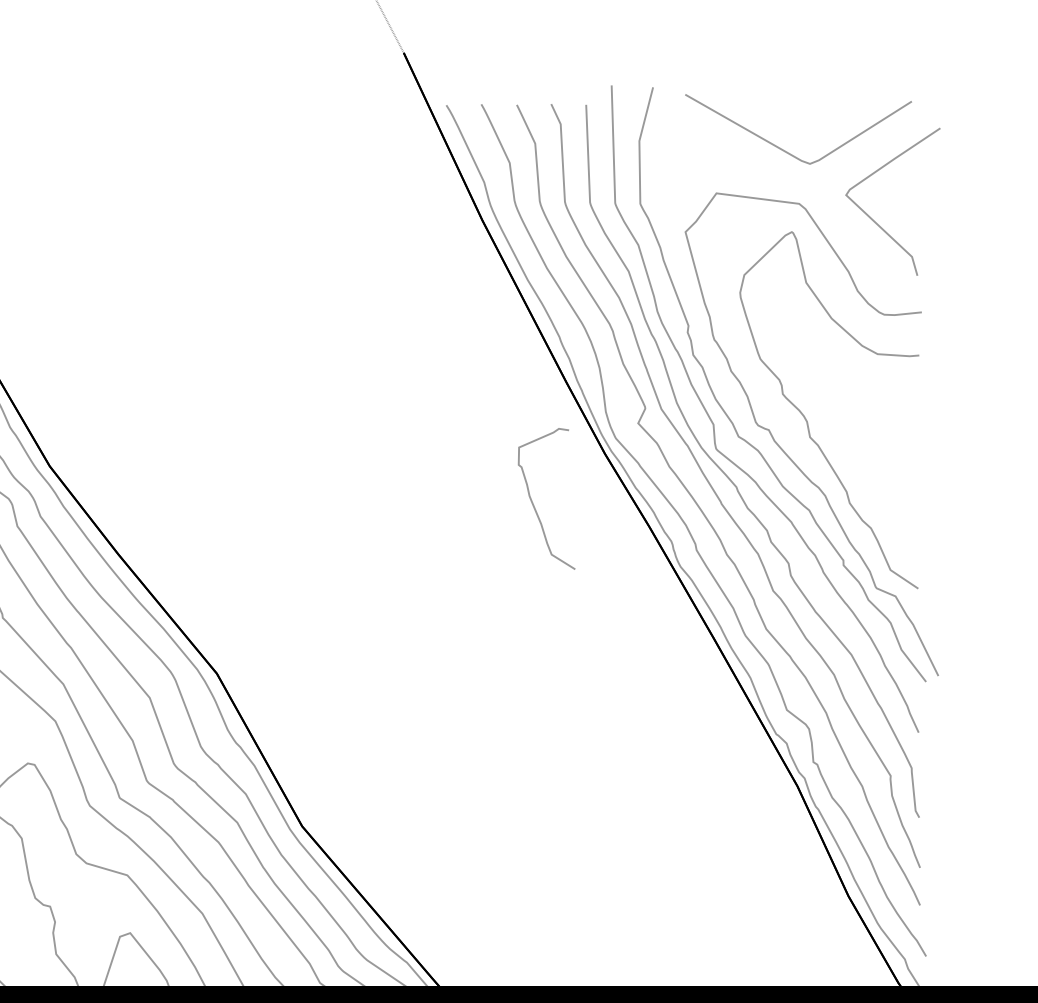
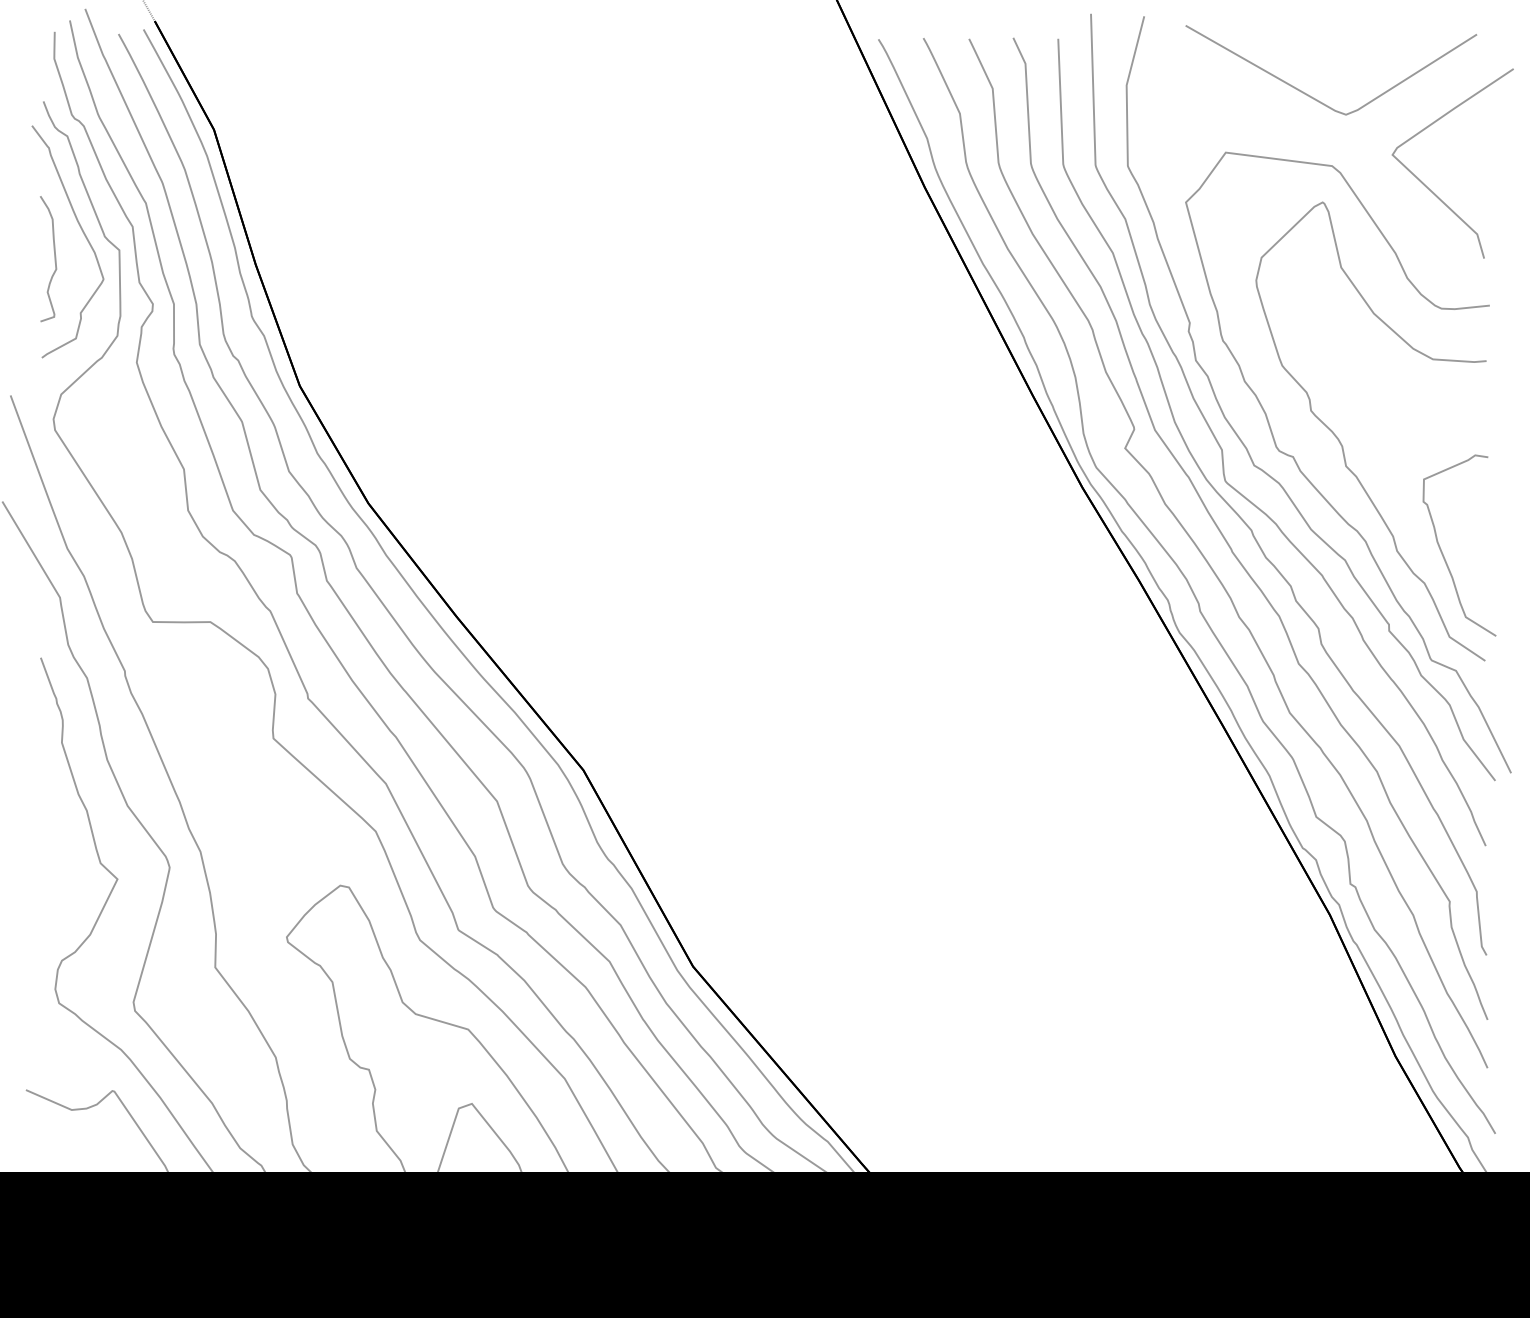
curve: (533, 503) -> (1442, 551), moved

